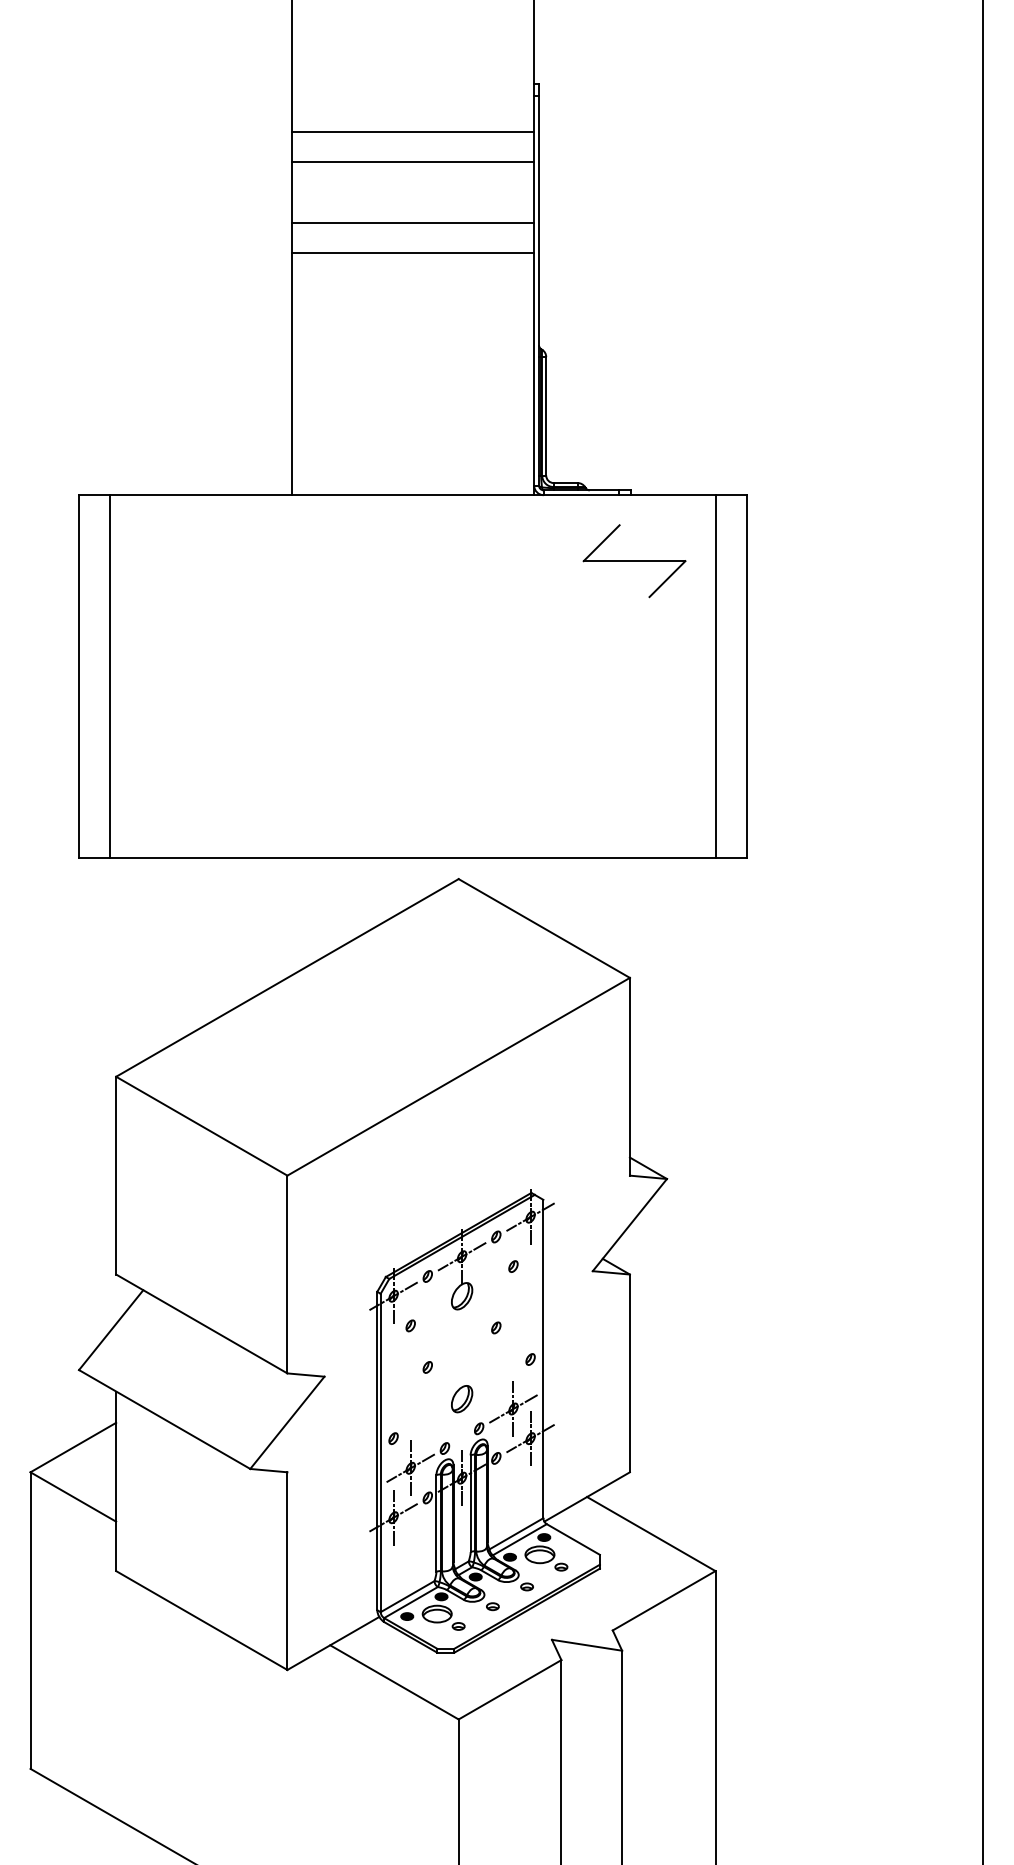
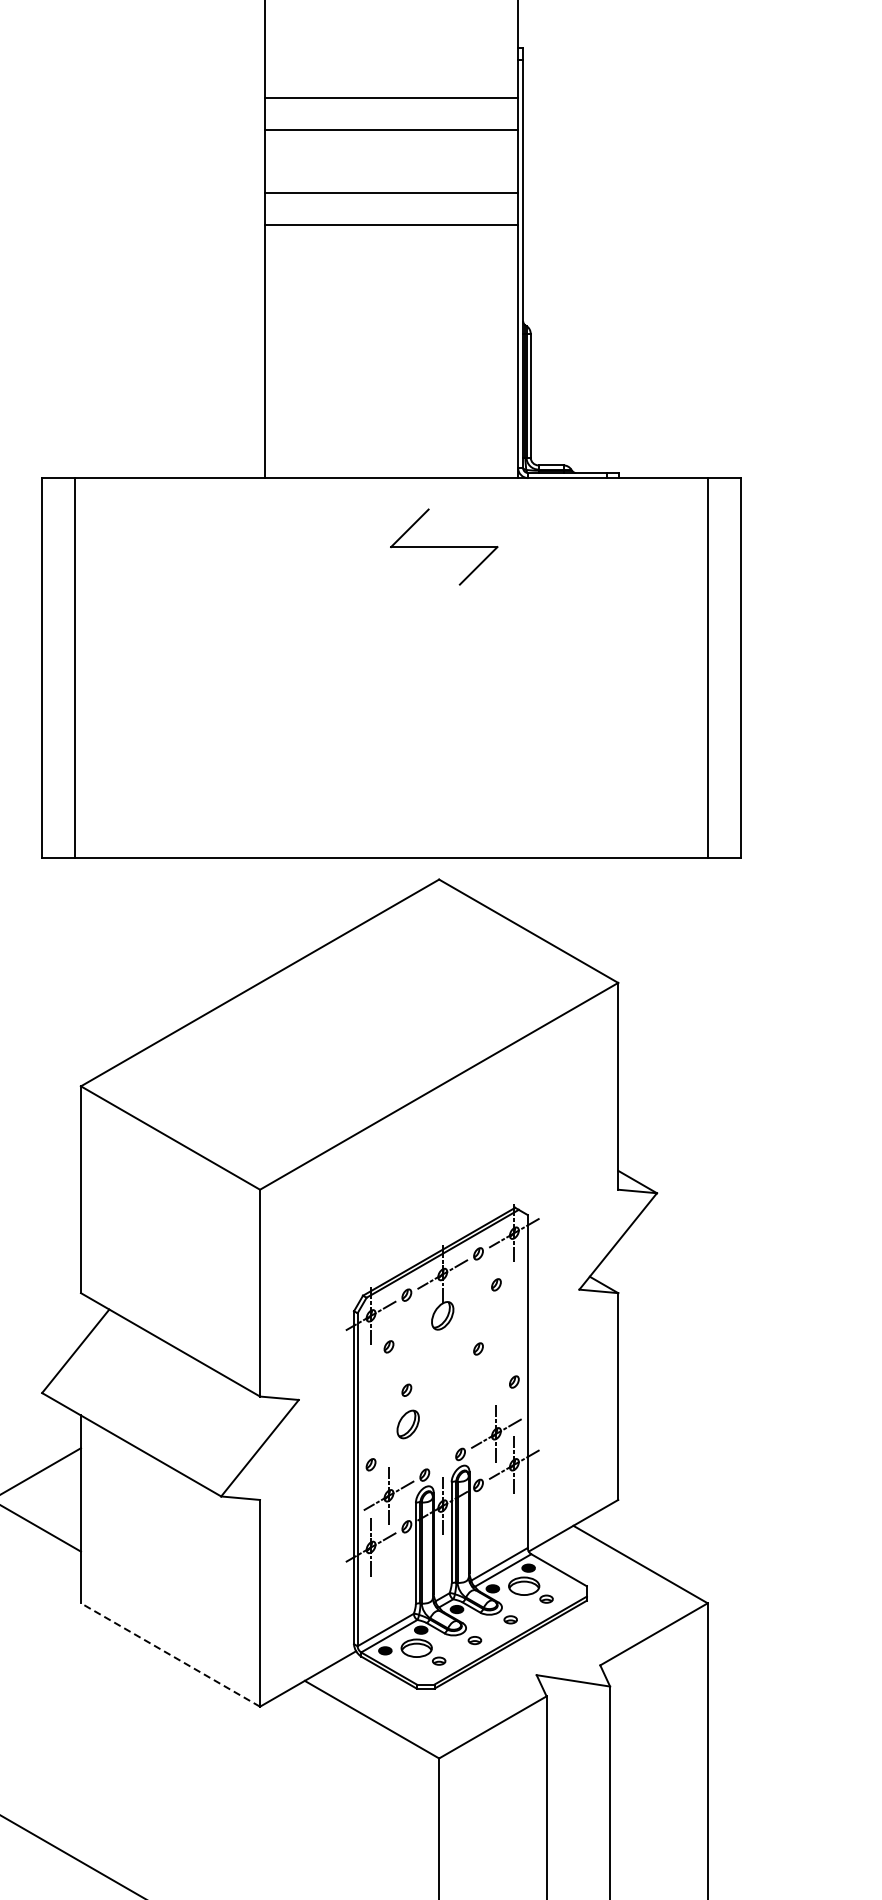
part: (634, 561) -> (444, 547), moved
part: (462, 1399) -> (408, 1424), moved
line: (201, 1620) -> (170, 1654), solid -> dashed

